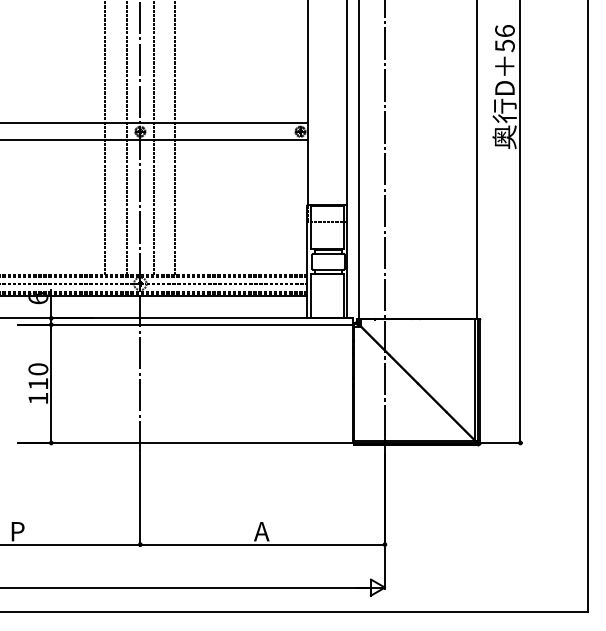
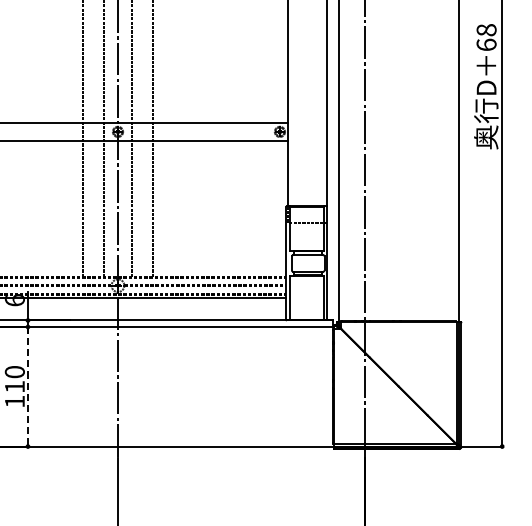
text: (504, 38) -> (486, 37), 56 -> 68
line: (51, 384) -> (28, 387), solid -> dashed

